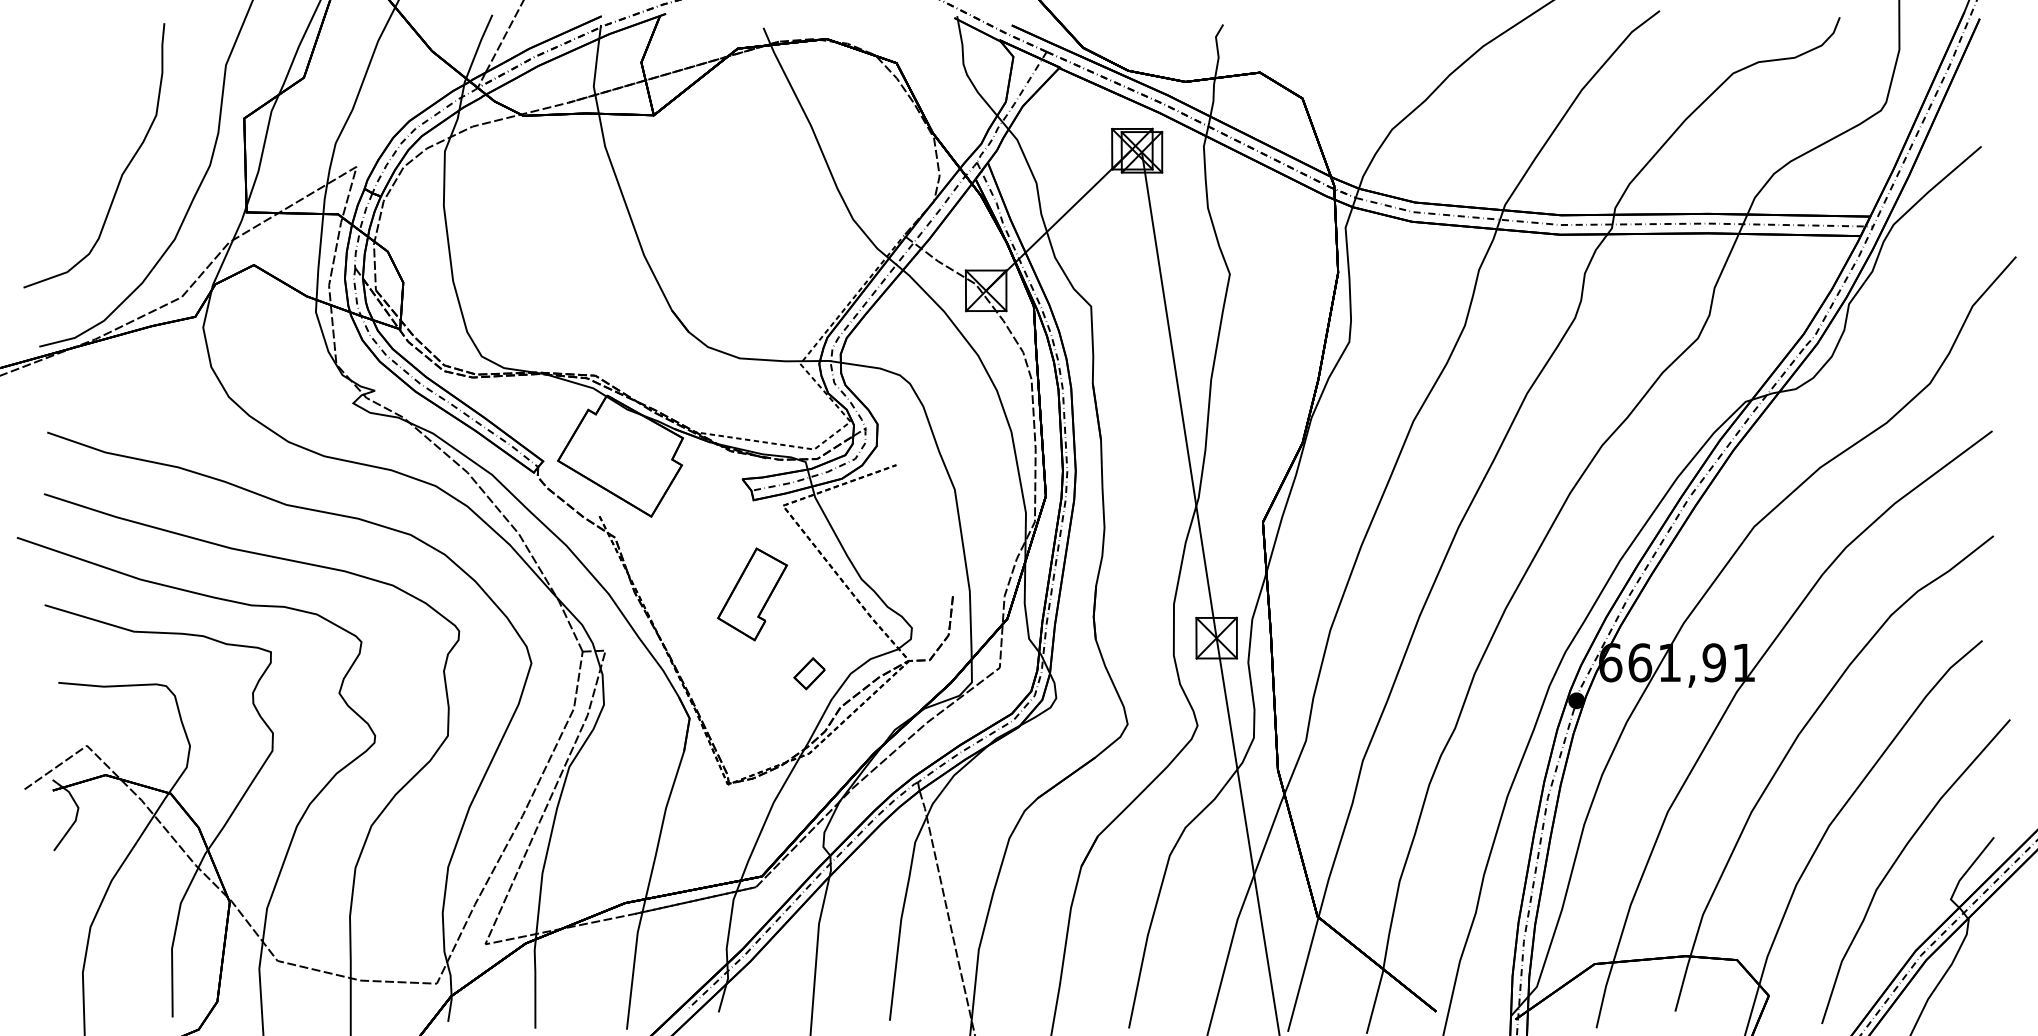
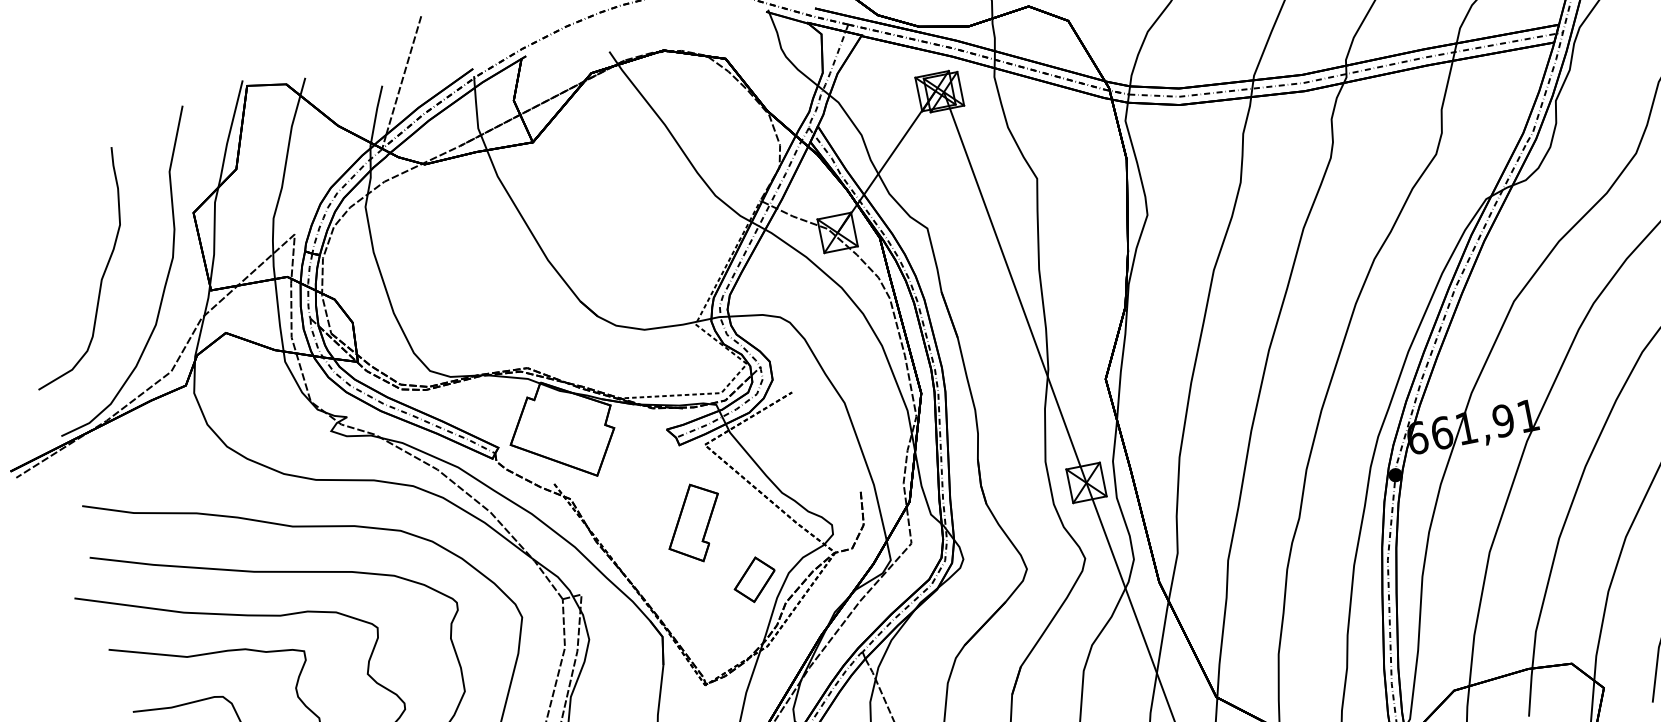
part: (809, 673) -> (754, 579), size x1.67

